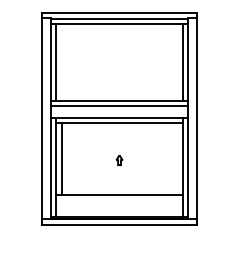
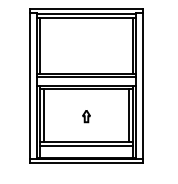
line: (177, 158) -> (128, 115), added
part: (119, 160) -> (86, 116), size x1.67
line: (119, 200) -> (86, 145), added

